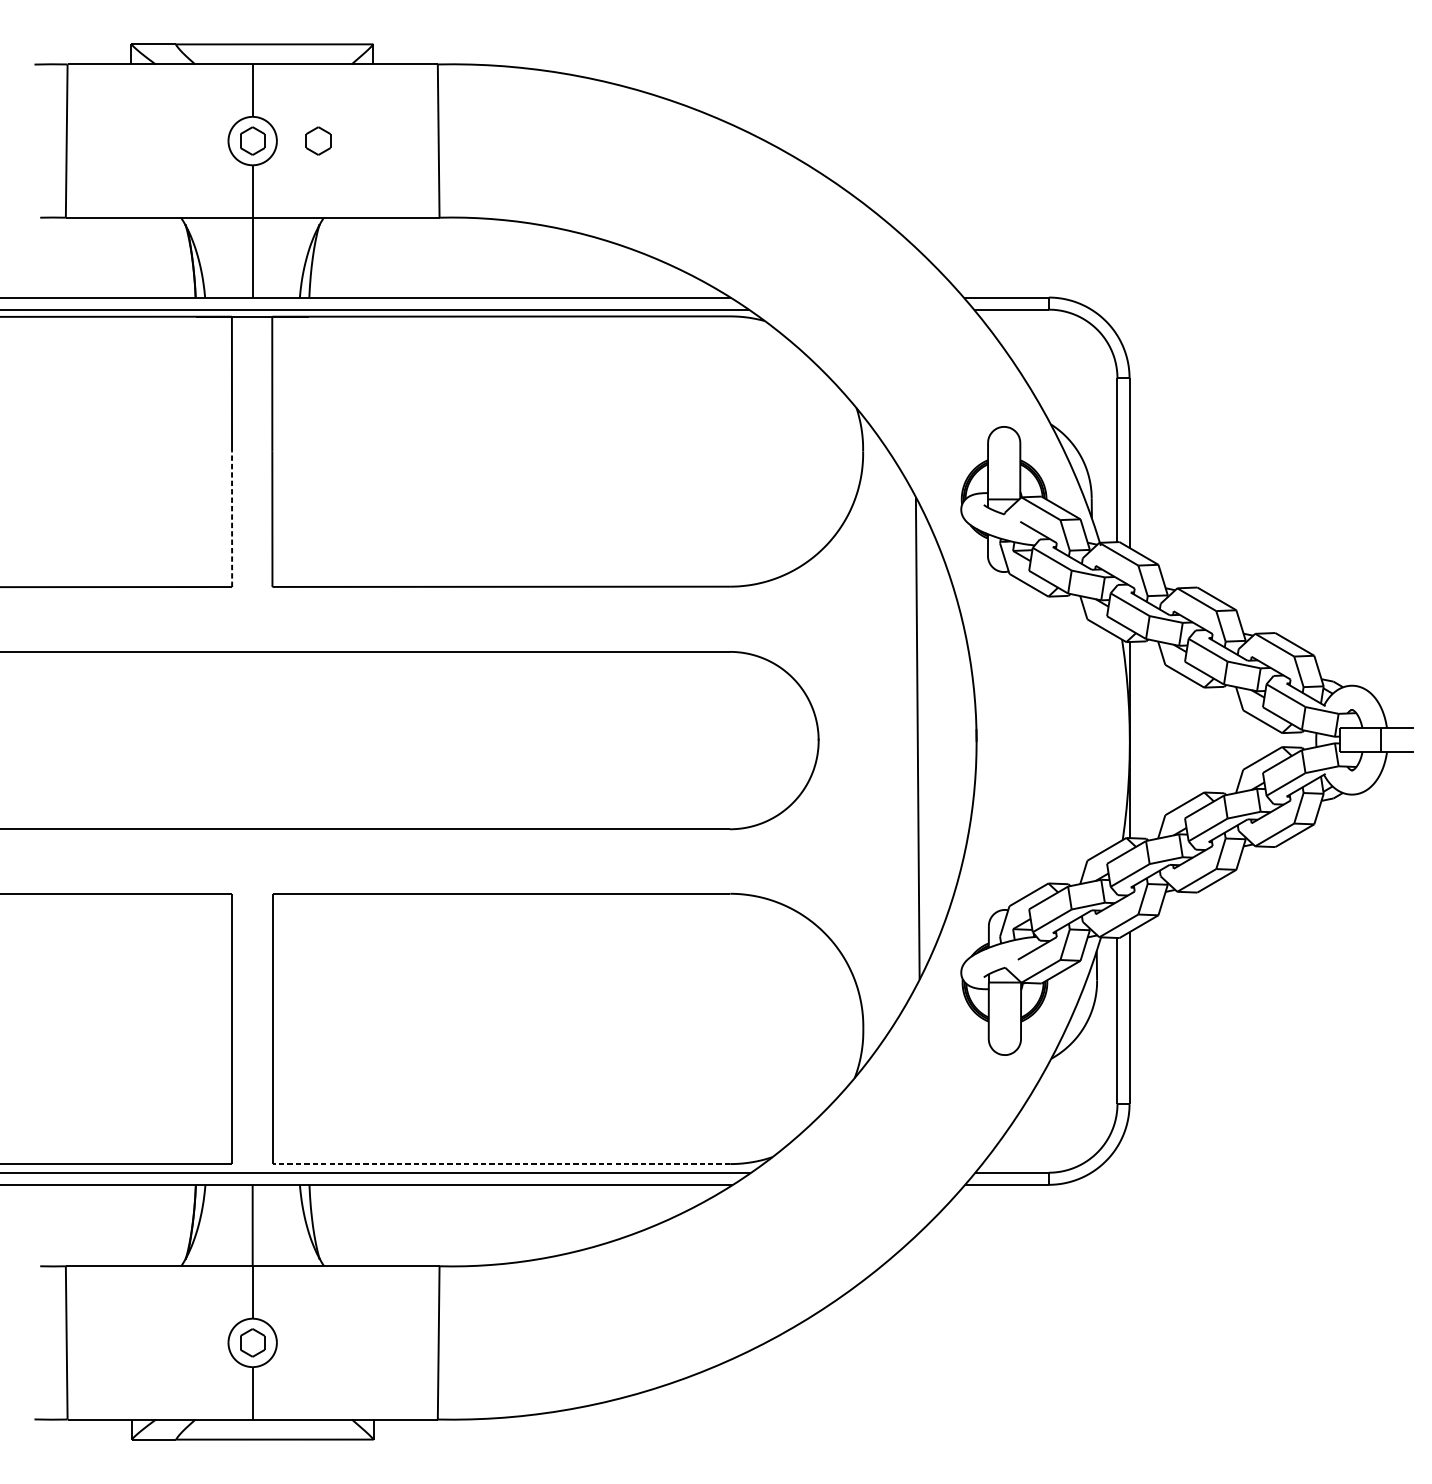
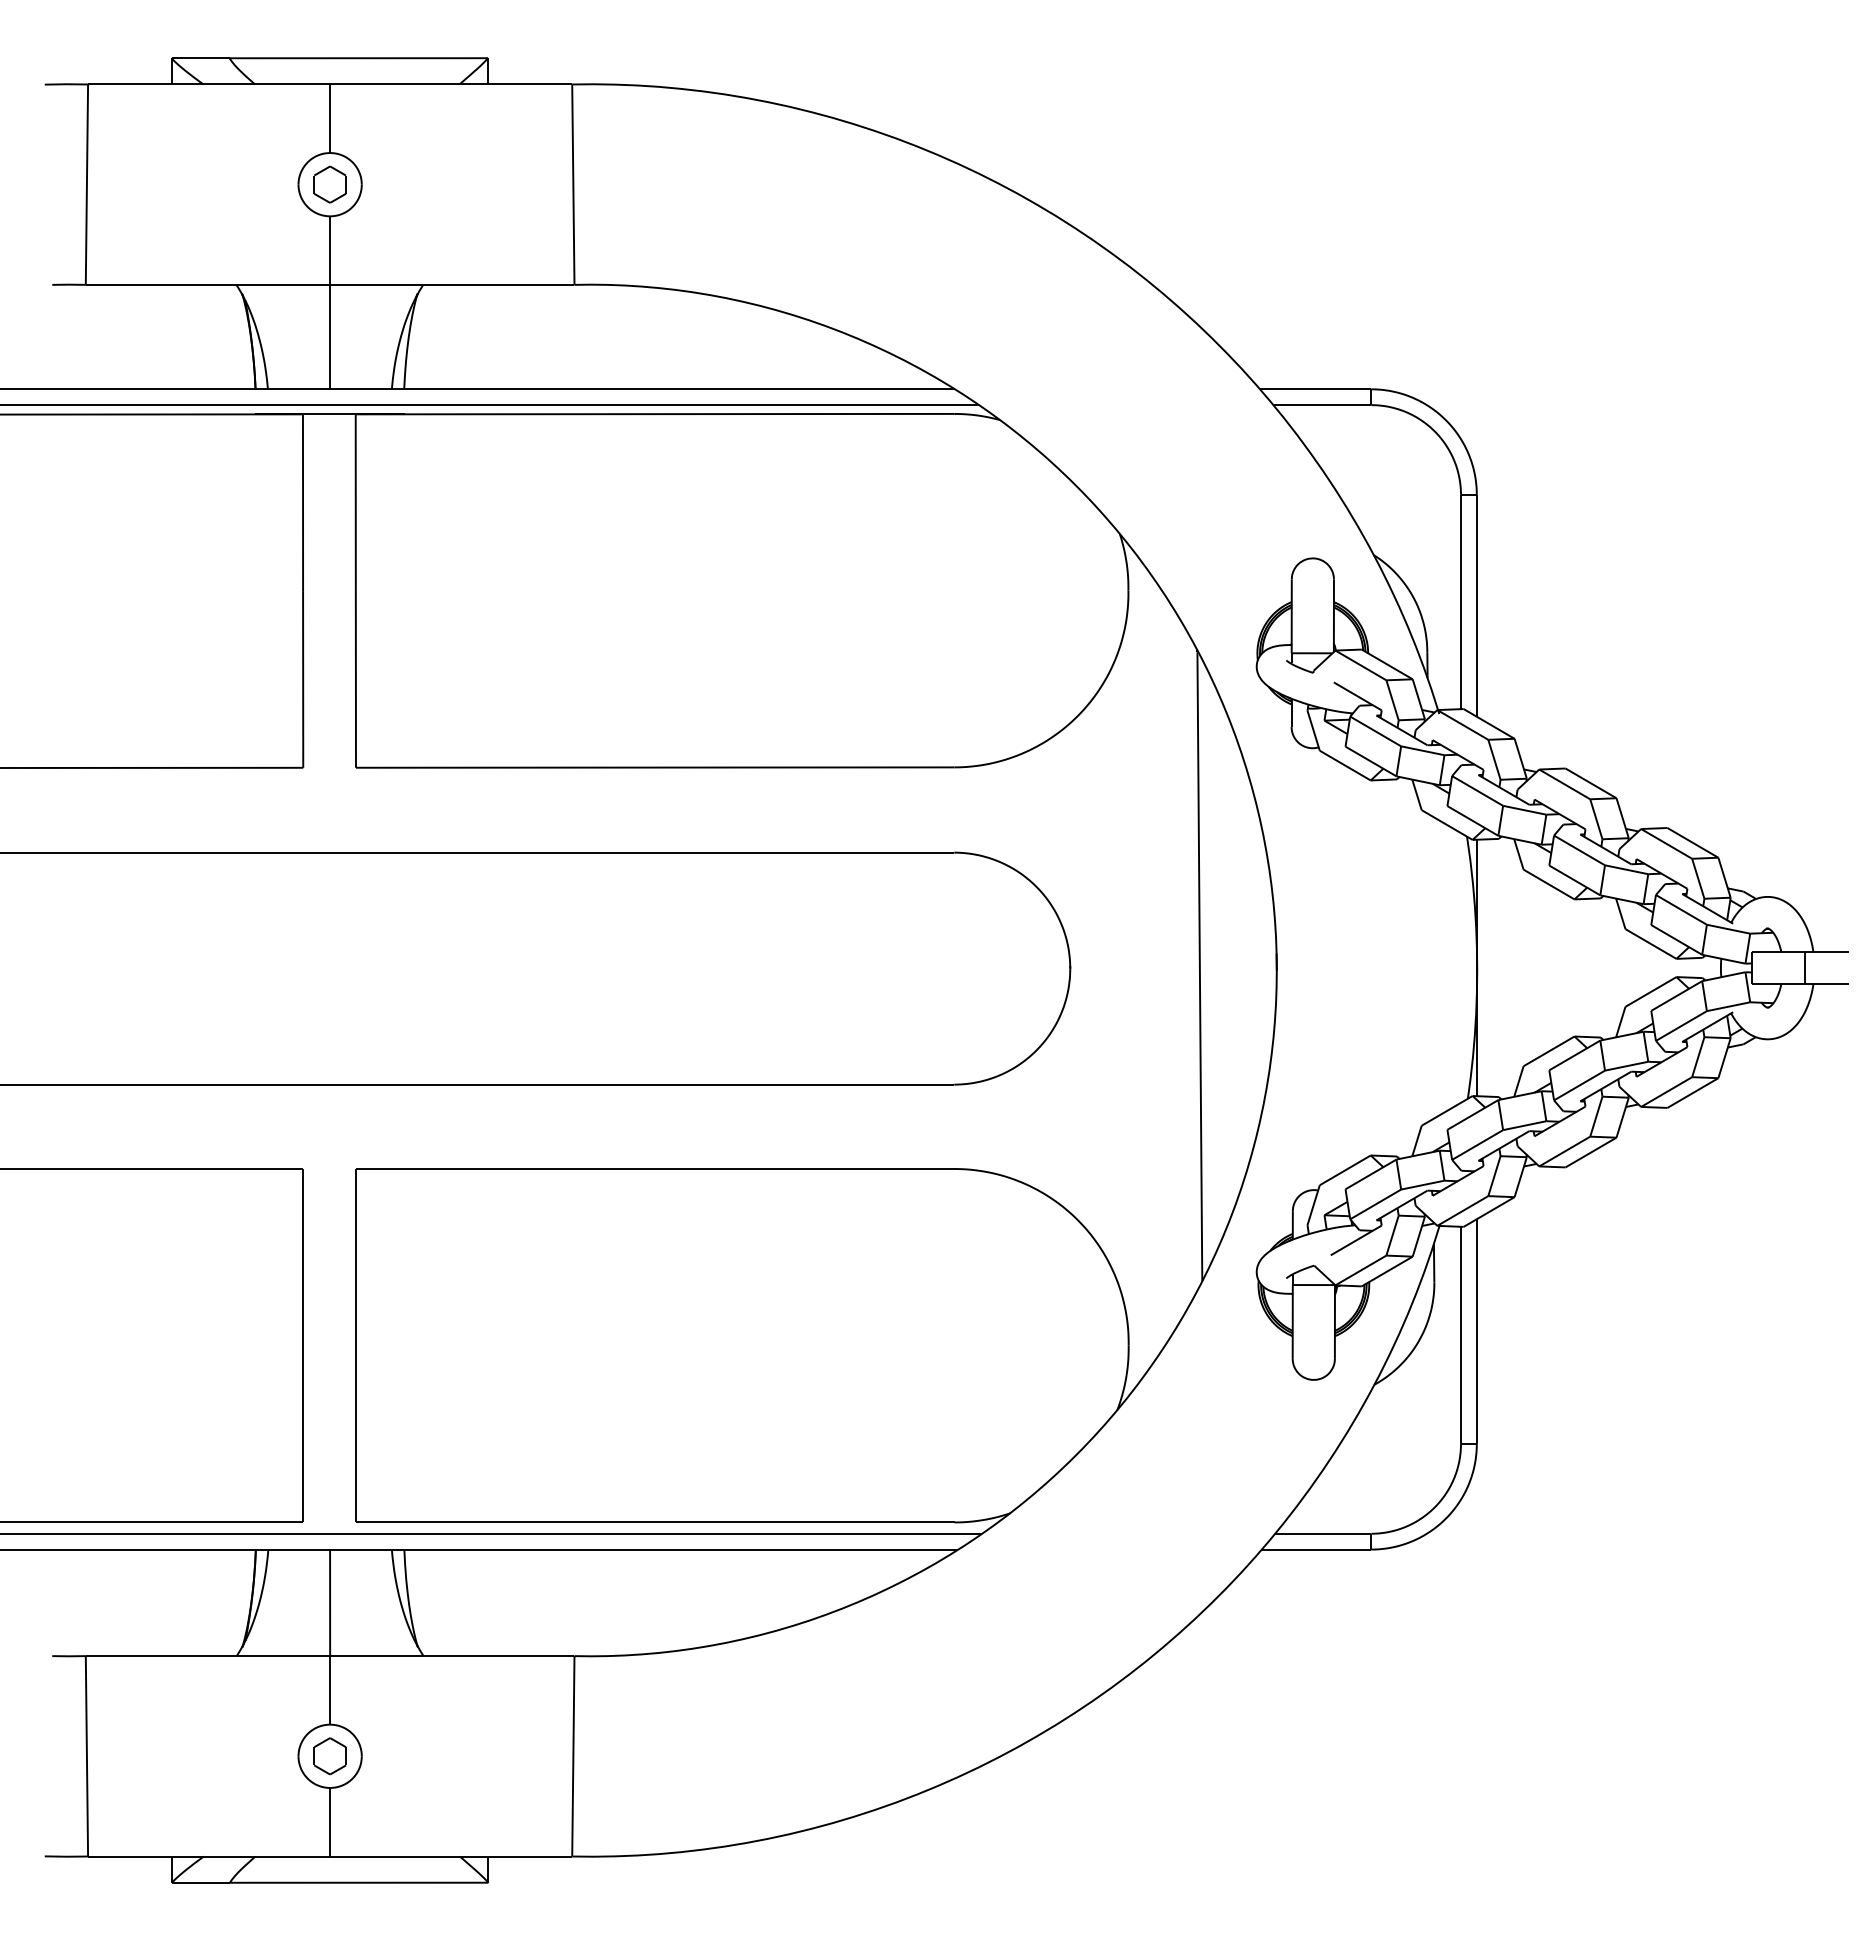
part: (317, 140) -> (415, 184), removed
line: (232, 518) -> (303, 678), dashed -> solid
line: (500, 1164) -> (654, 1522), dashed -> solid

